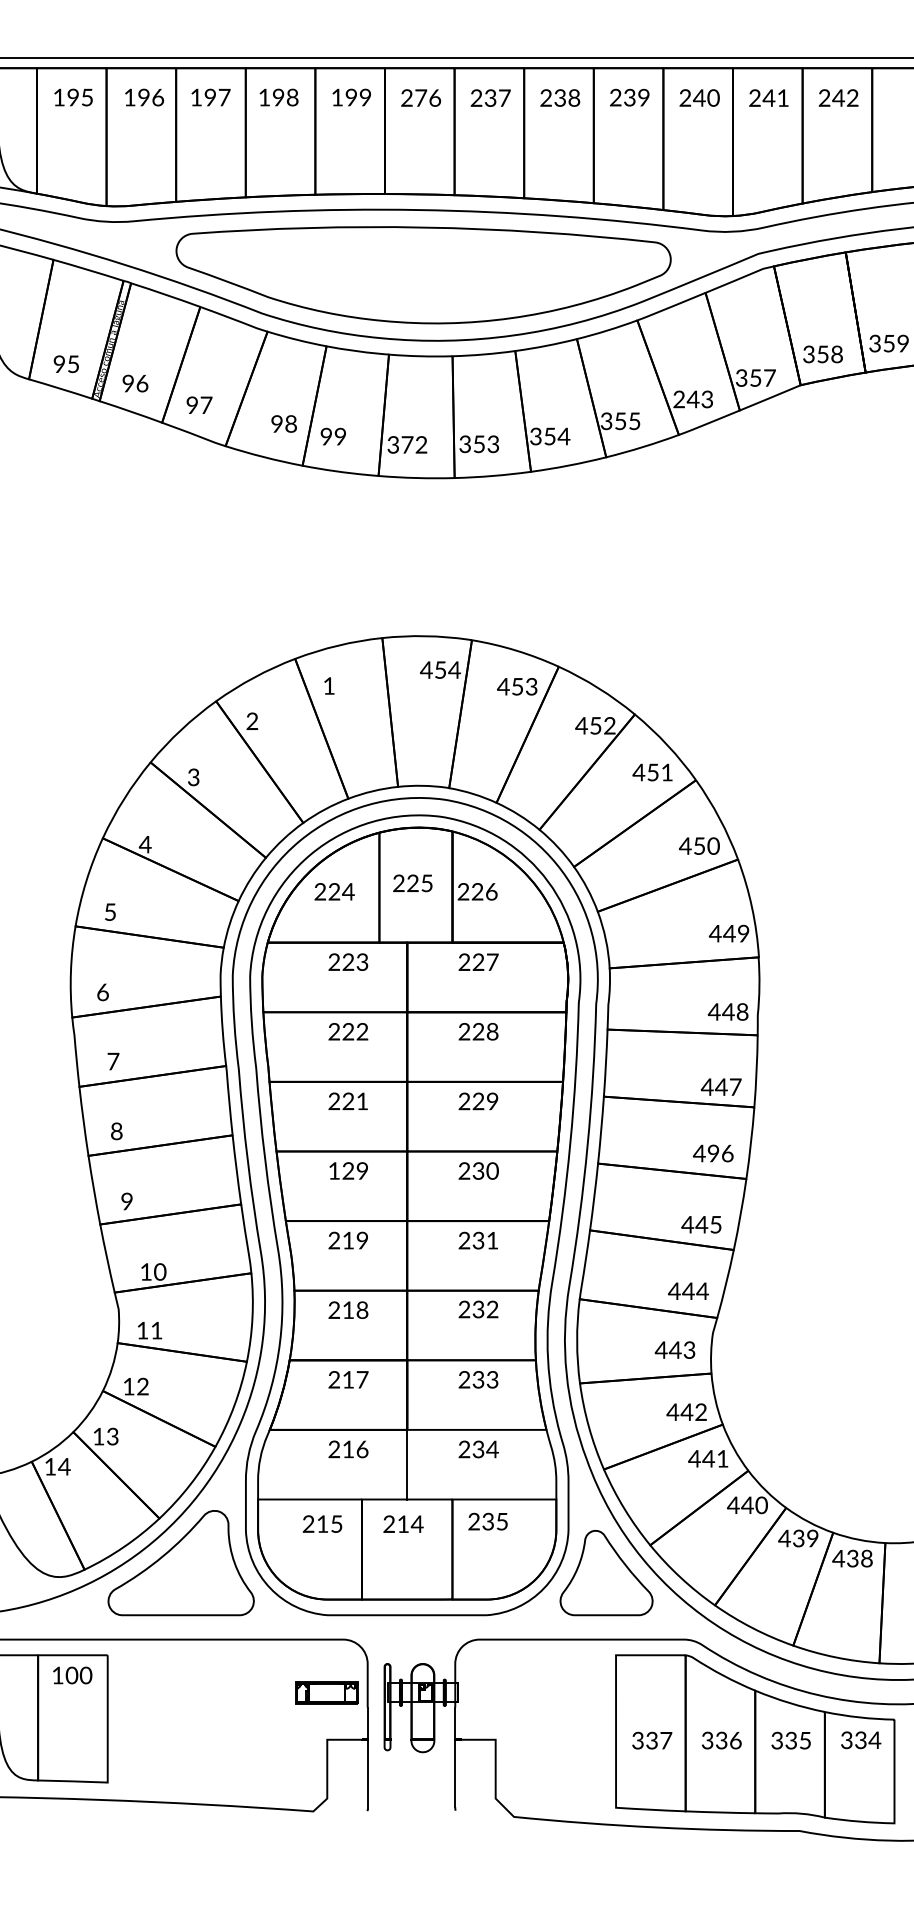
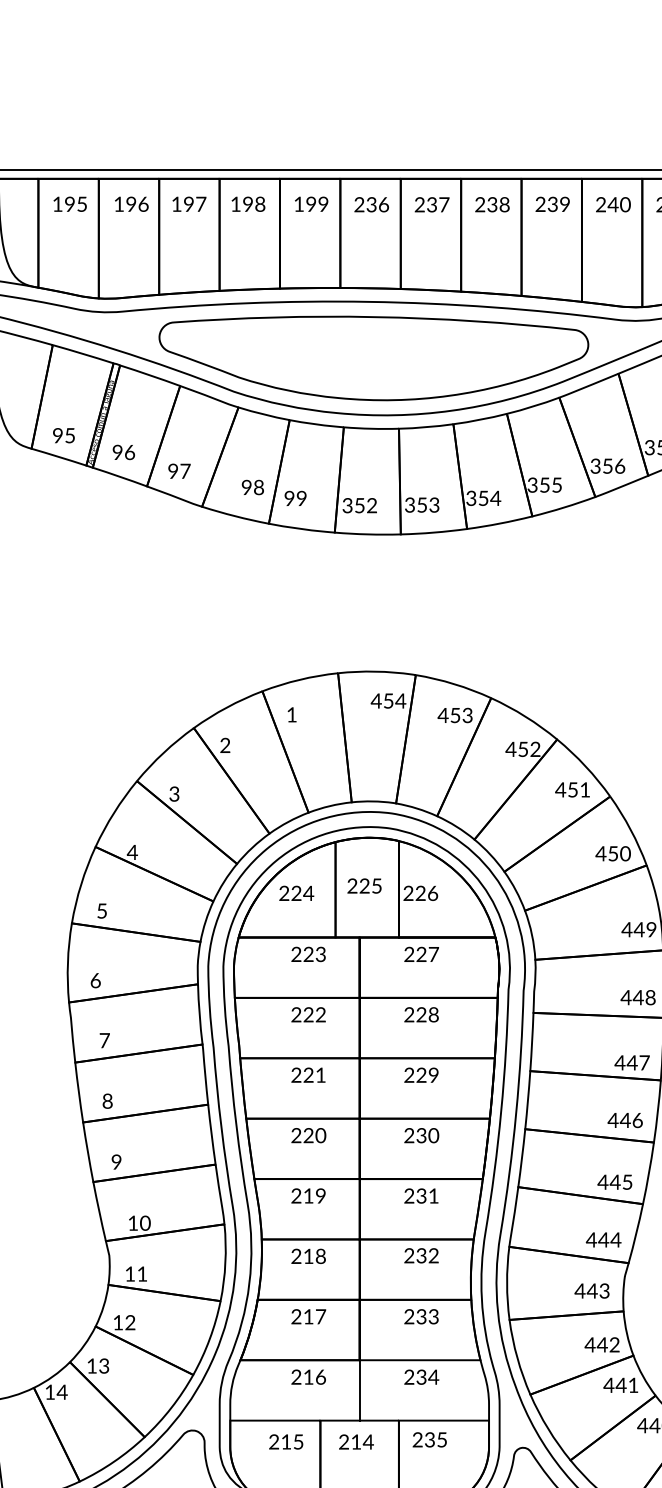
text: (421, 97) -> (372, 204), 276 -> 236
text: (693, 399) -> (608, 466), 243 -> 356
text: (407, 444) -> (359, 505), 372 -> 352
text: (713, 1153) -> (625, 1120), 496 -> 446
text: (348, 1170) -> (308, 1135), 129 -> 220

